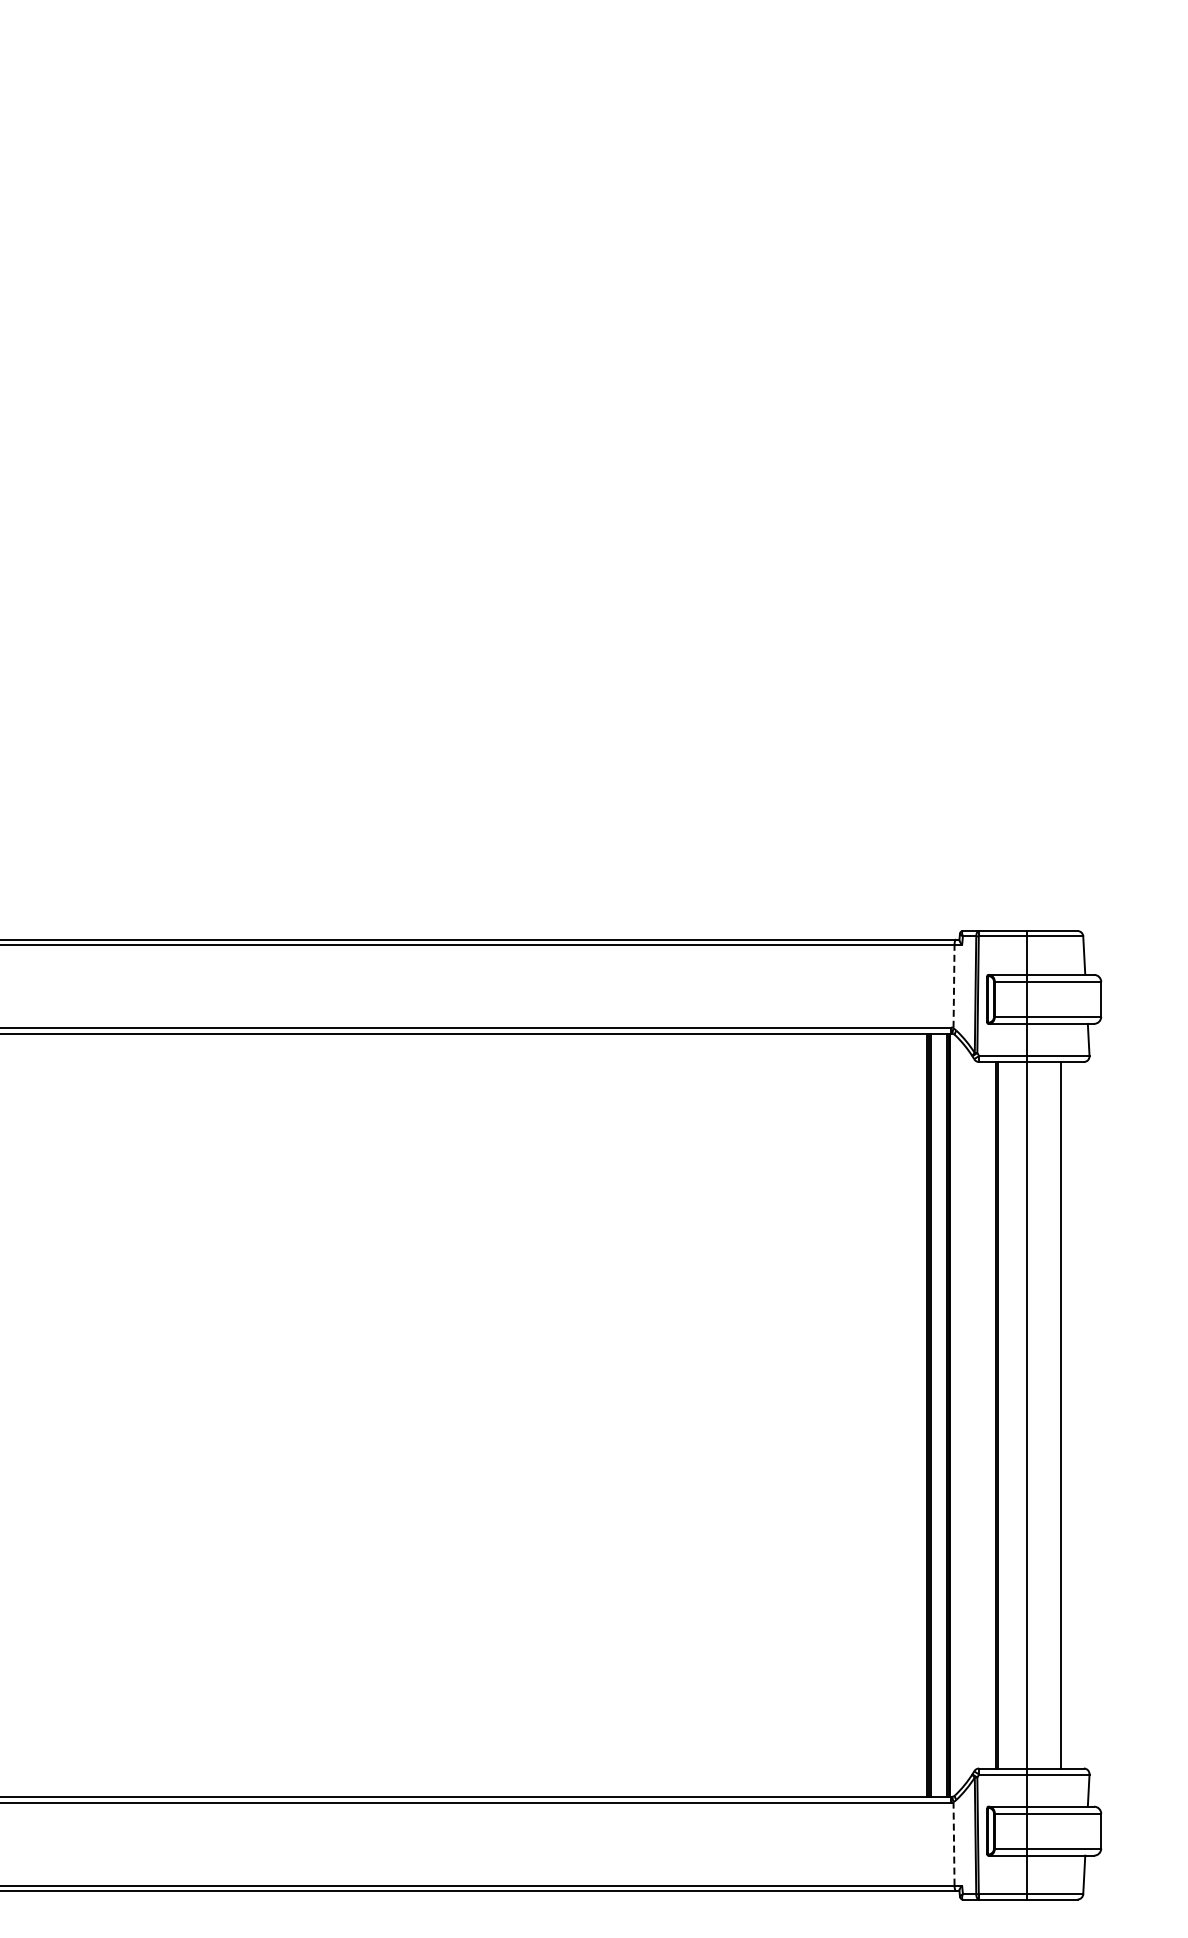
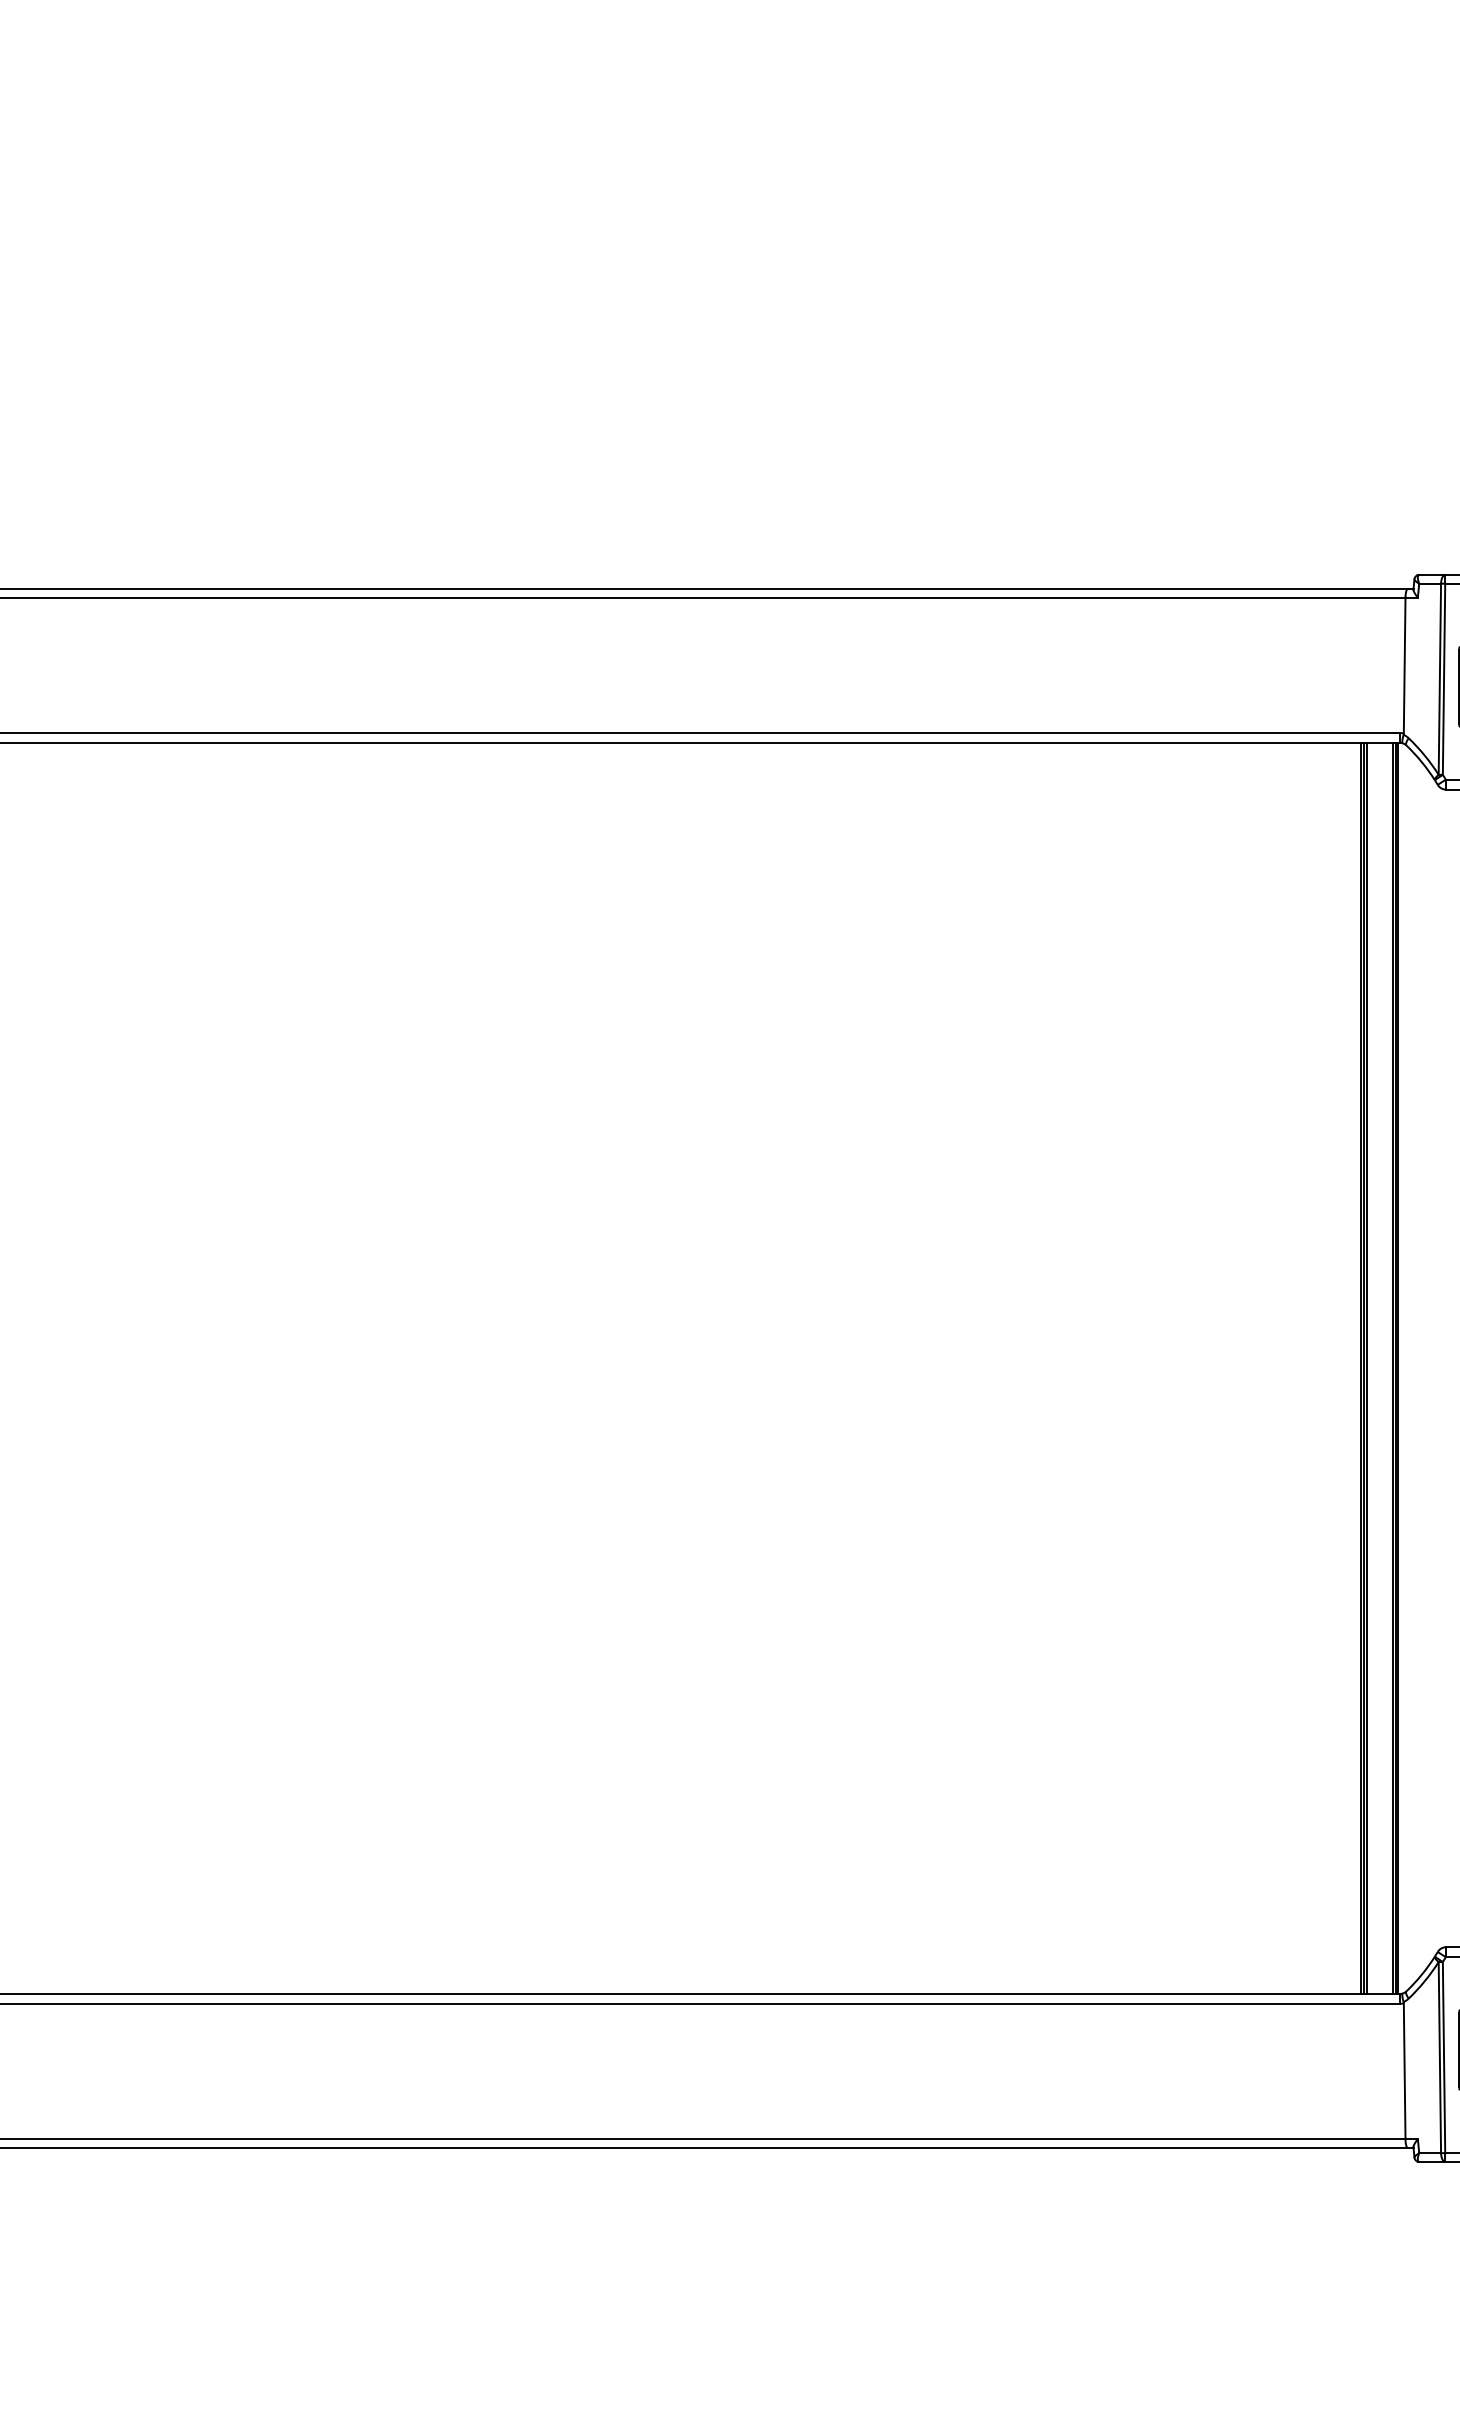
line: (954, 985) -> (1405, 664), dashed -> solid
line: (954, 1843) -> (1405, 2070), dashed -> solid

